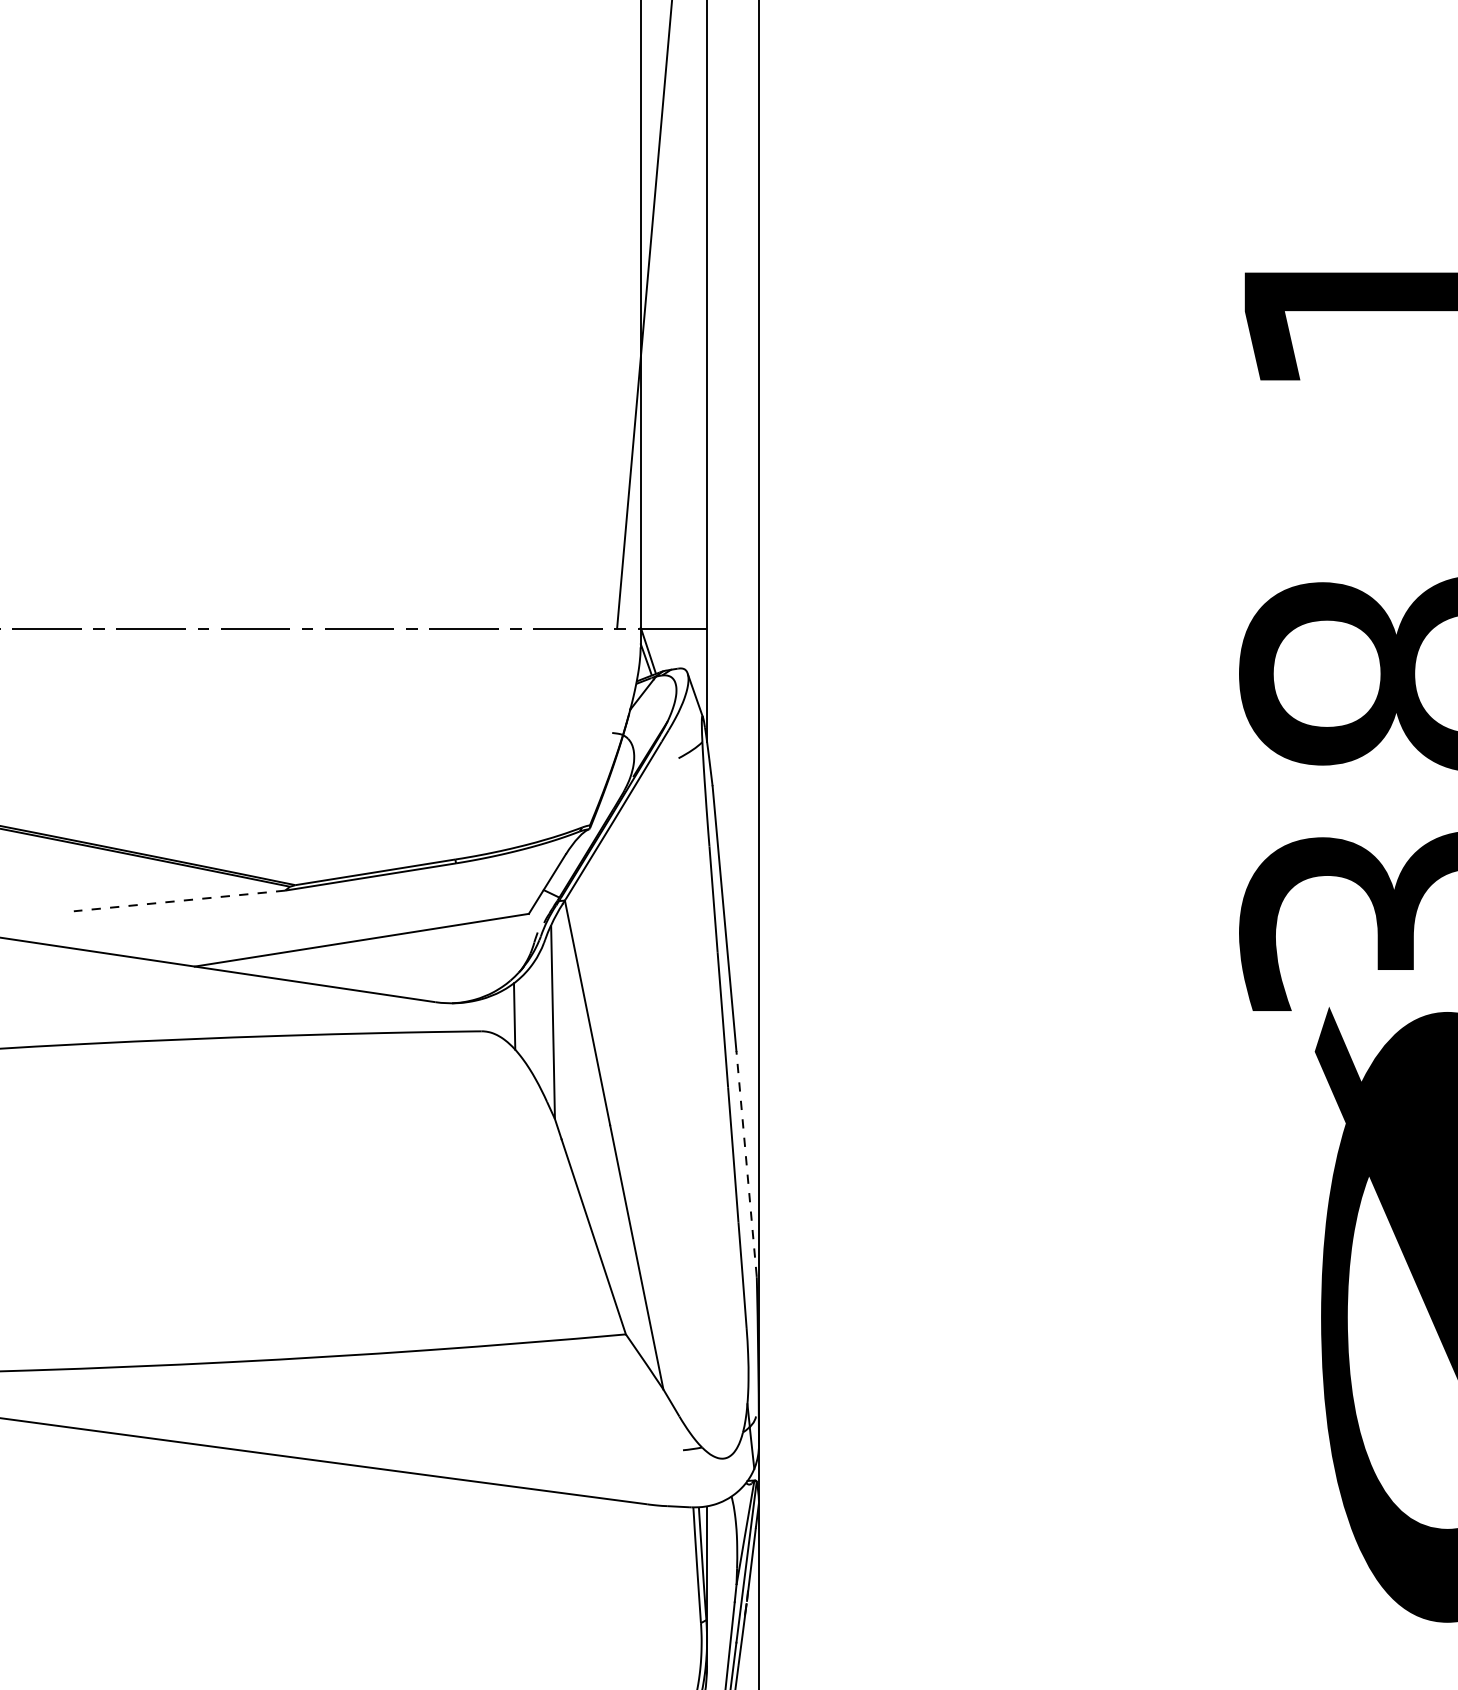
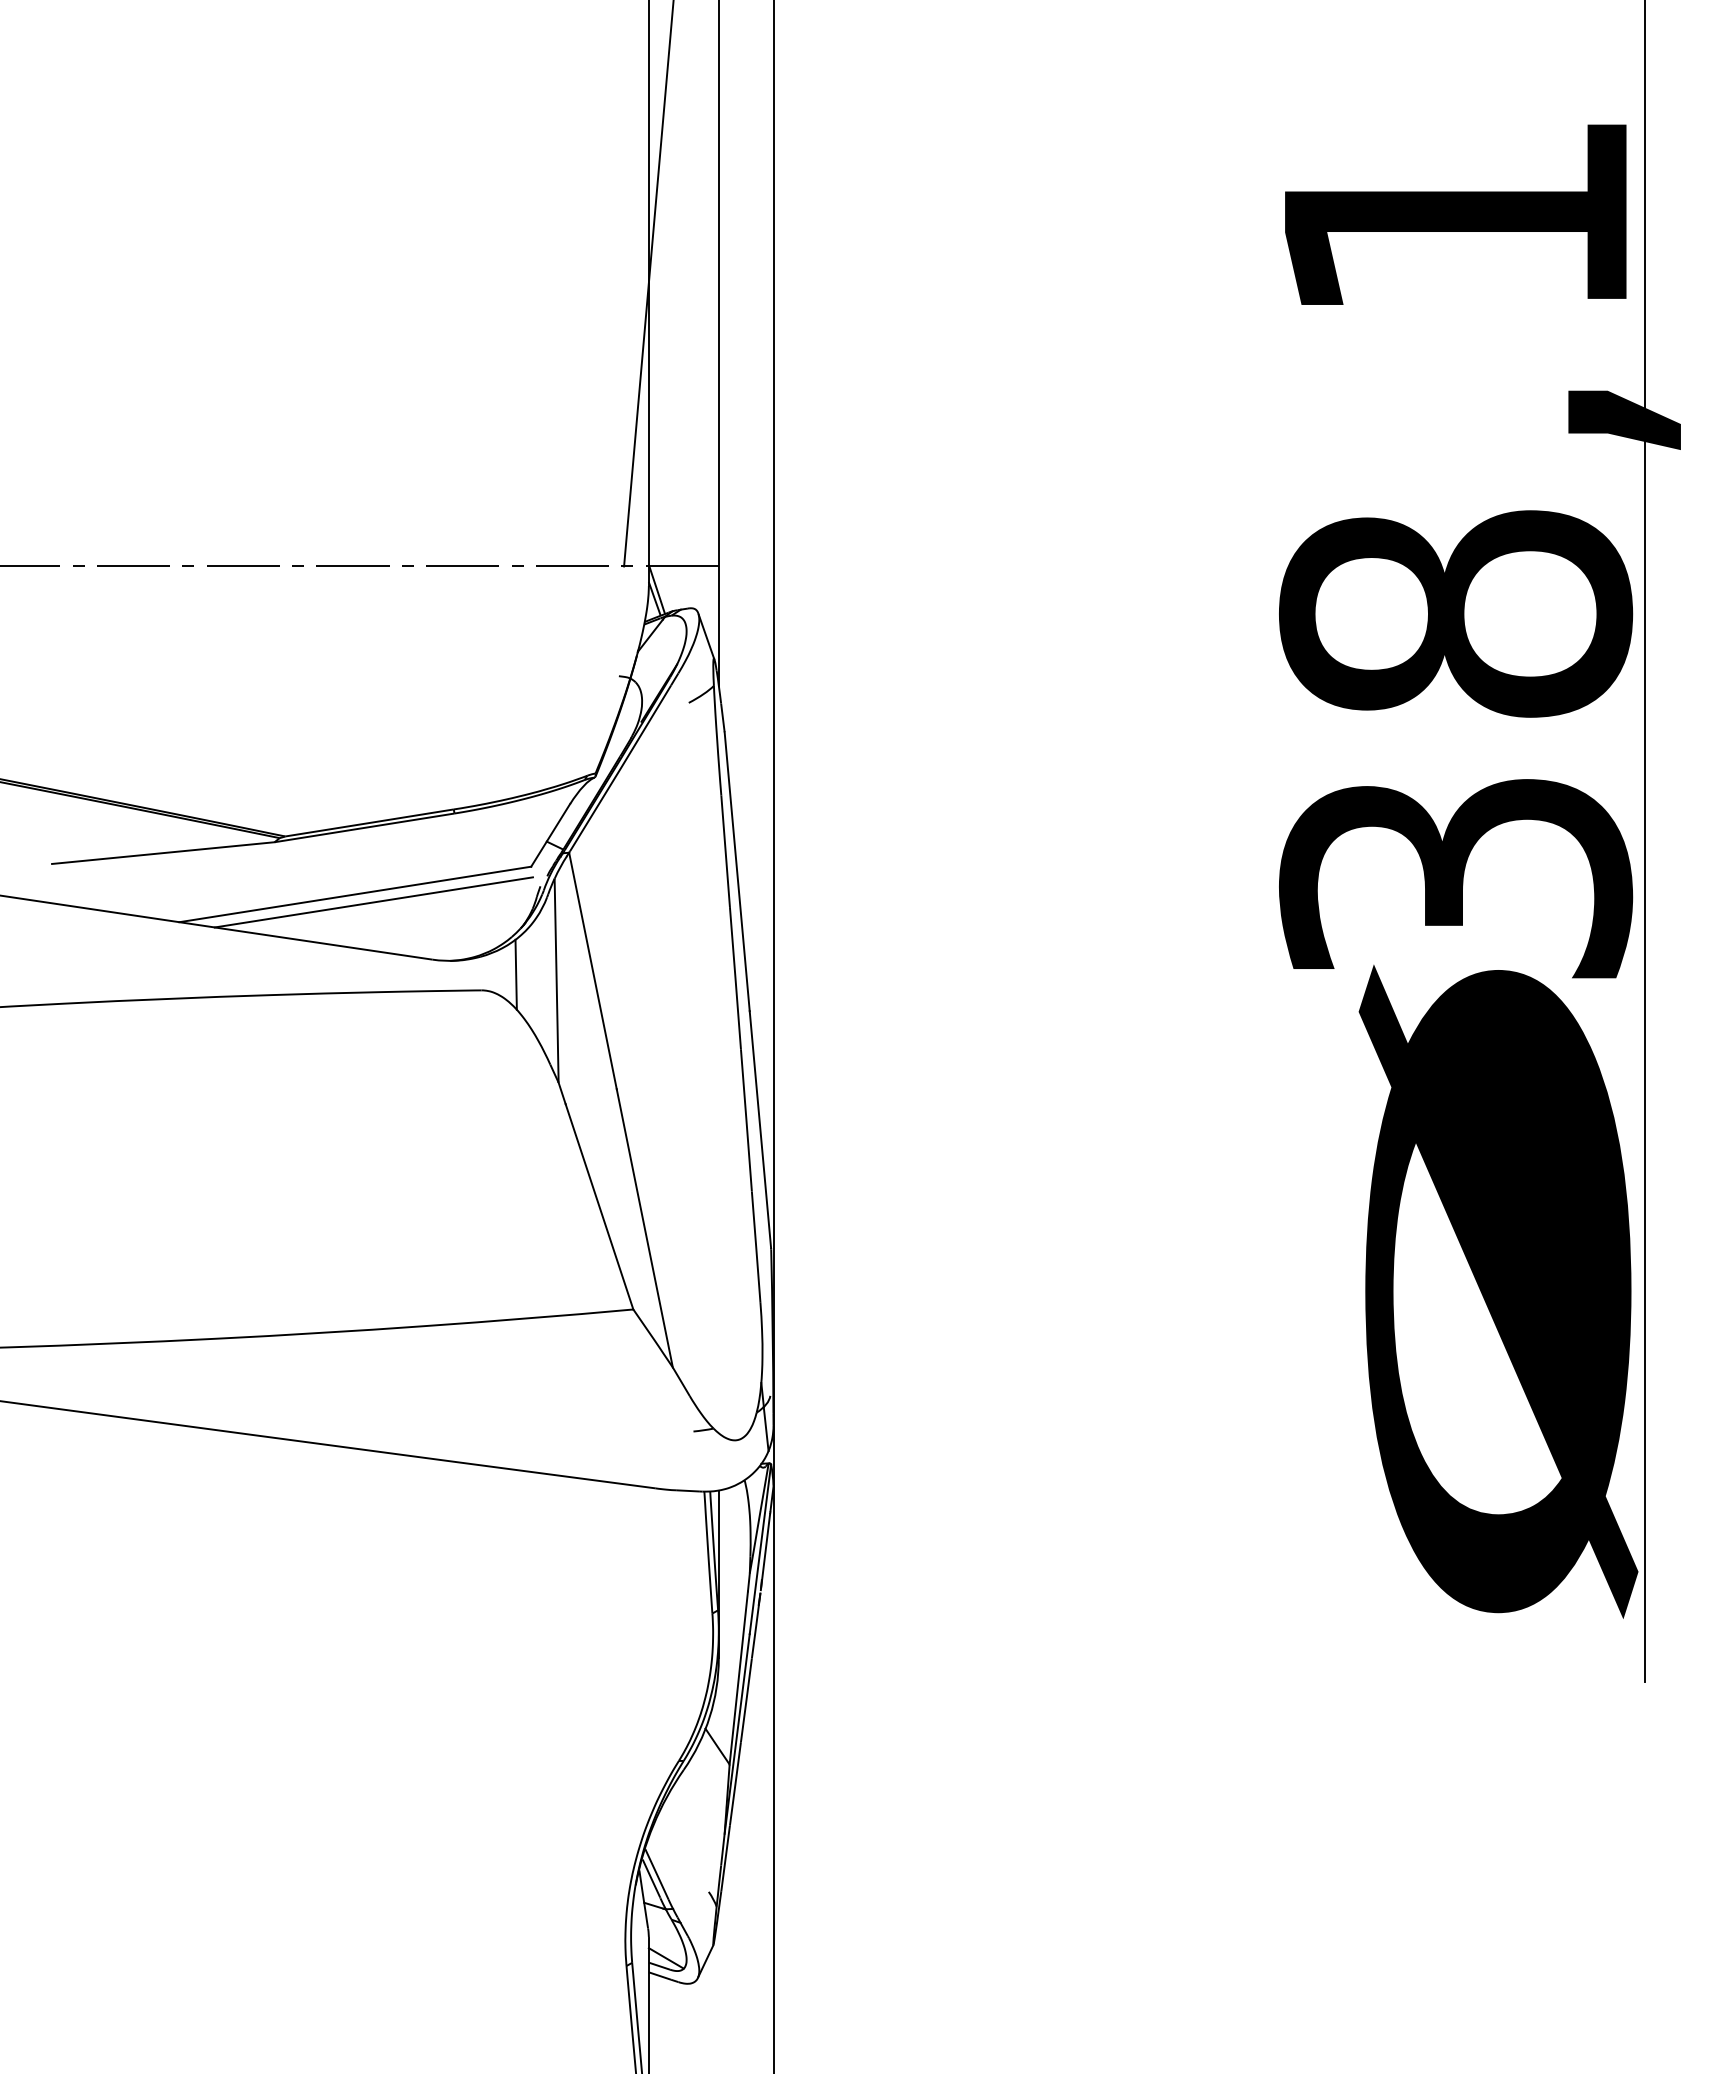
line: (179, 901) -> (163, 853), dashed -> solid
line: (379, 947) -> (373, 902), added
line: (746, 1163) -> (760, 1129), dashed -> solid

